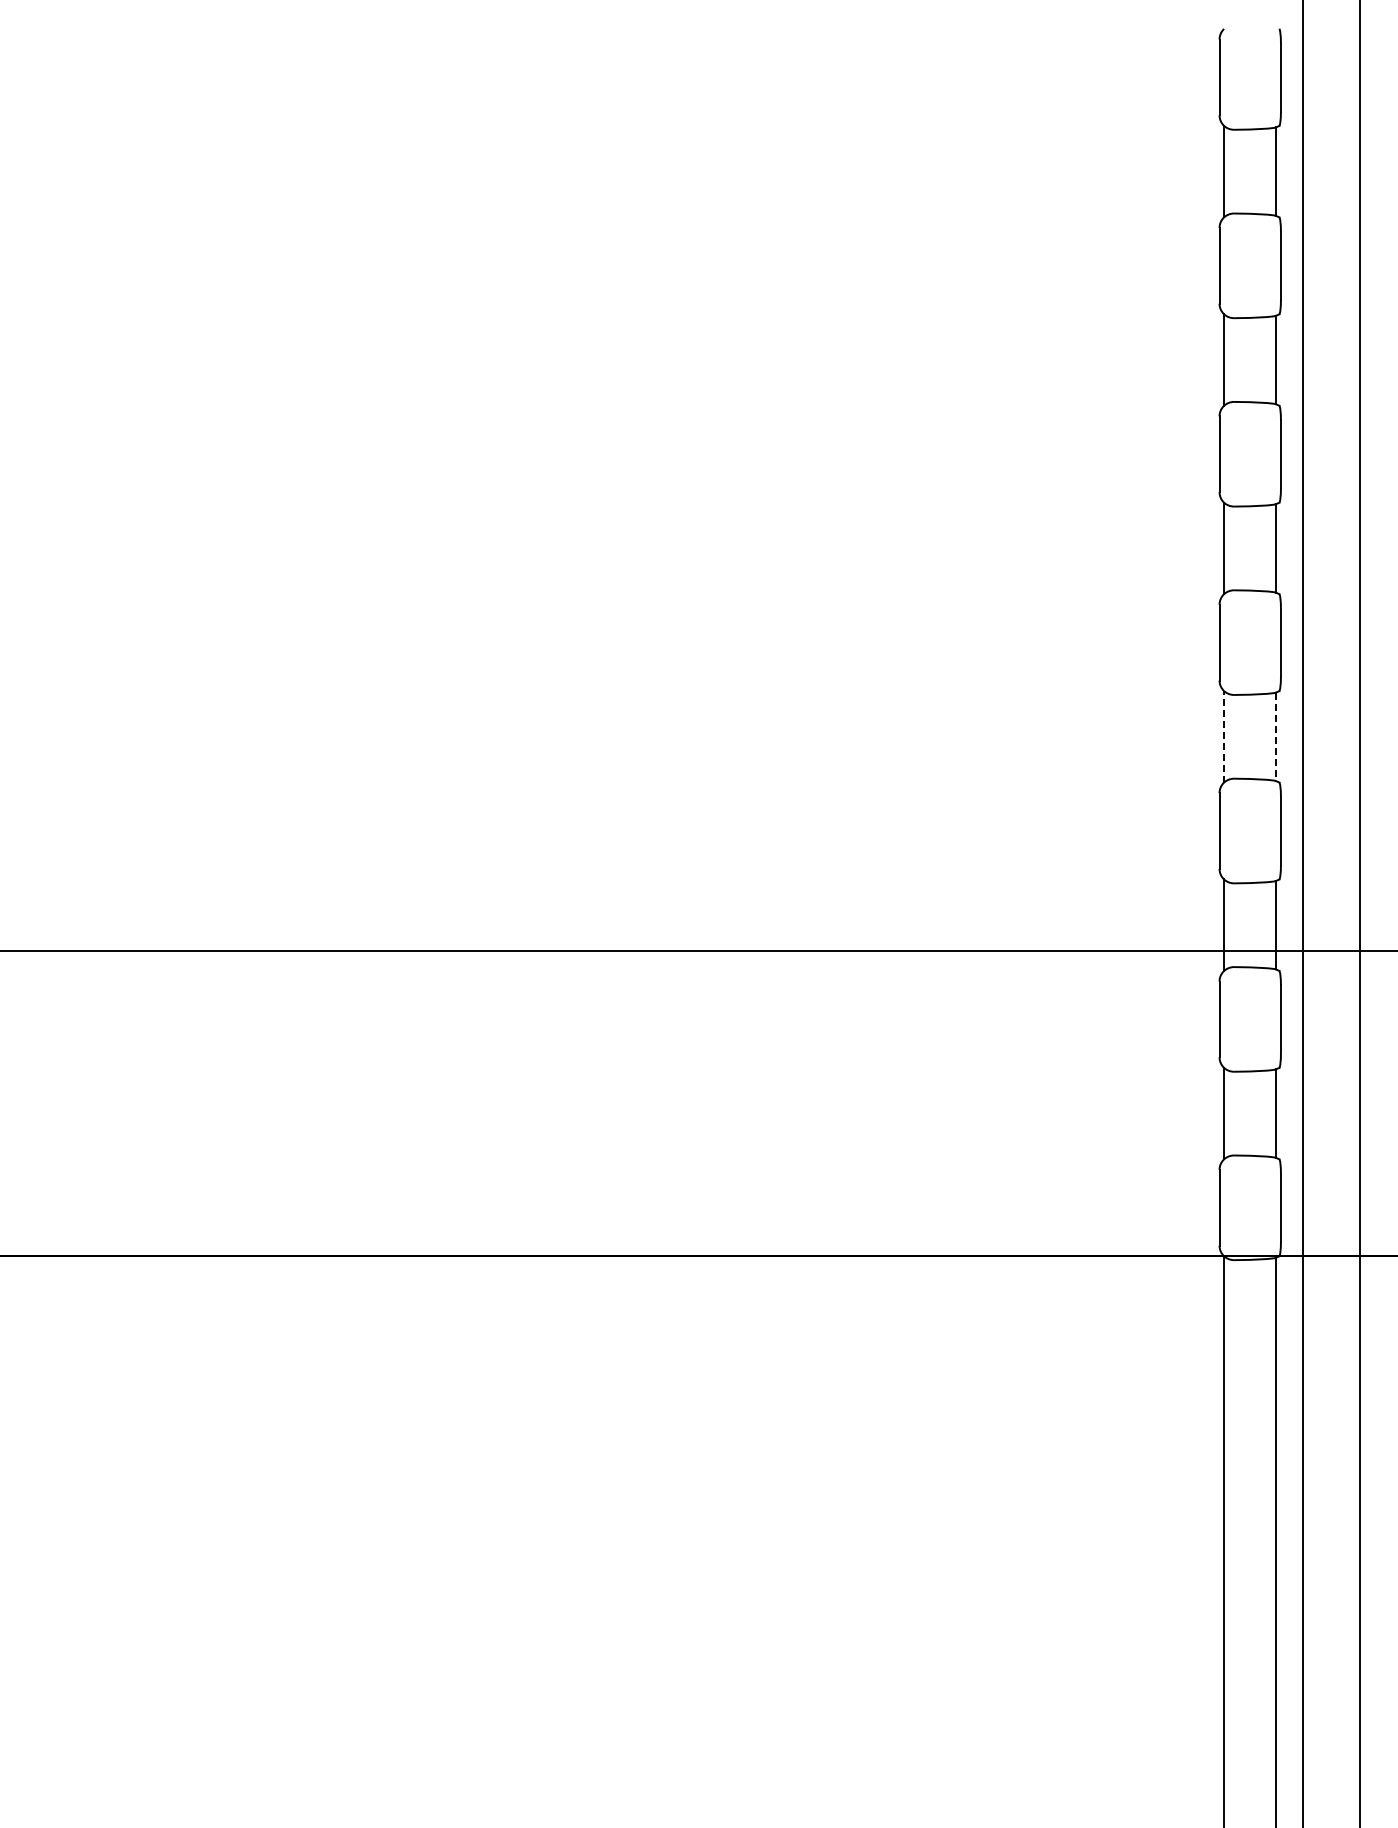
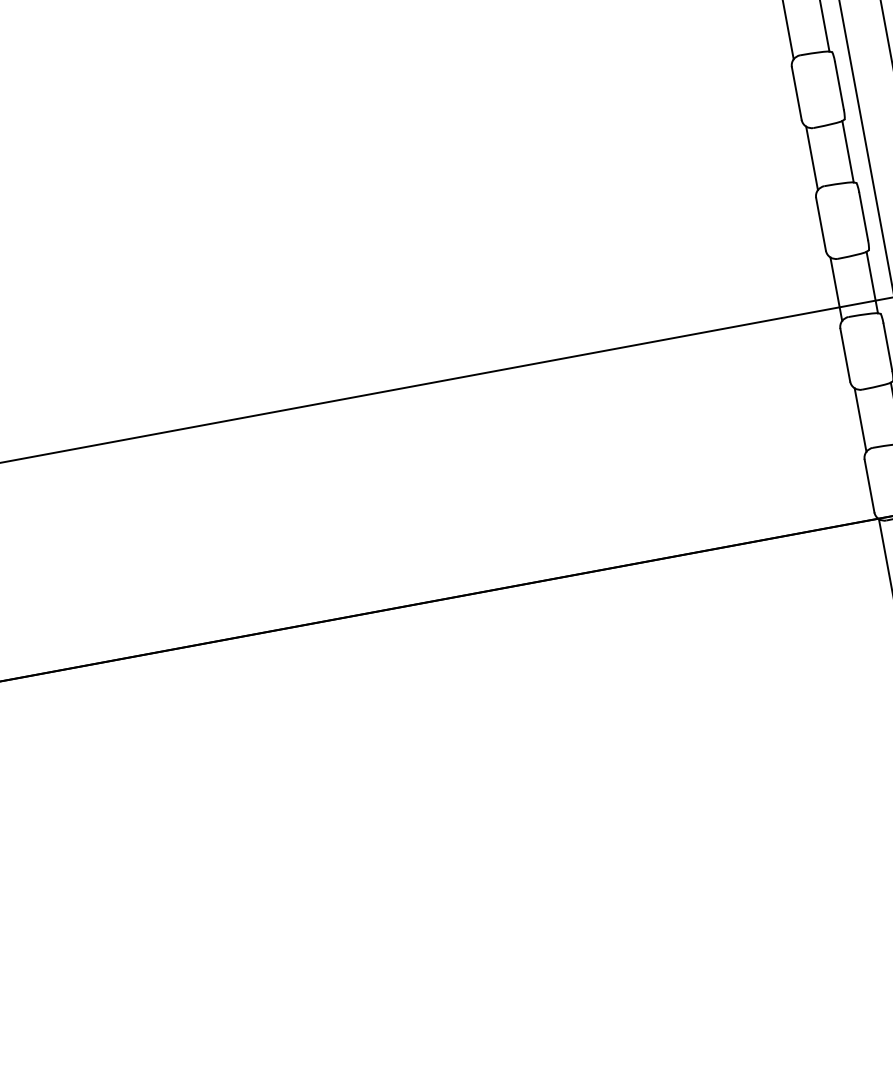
line: (1224, 736) -> (812, 158), dashed -> solid
line: (1275, 737) -> (847, 152), dashed -> solid

